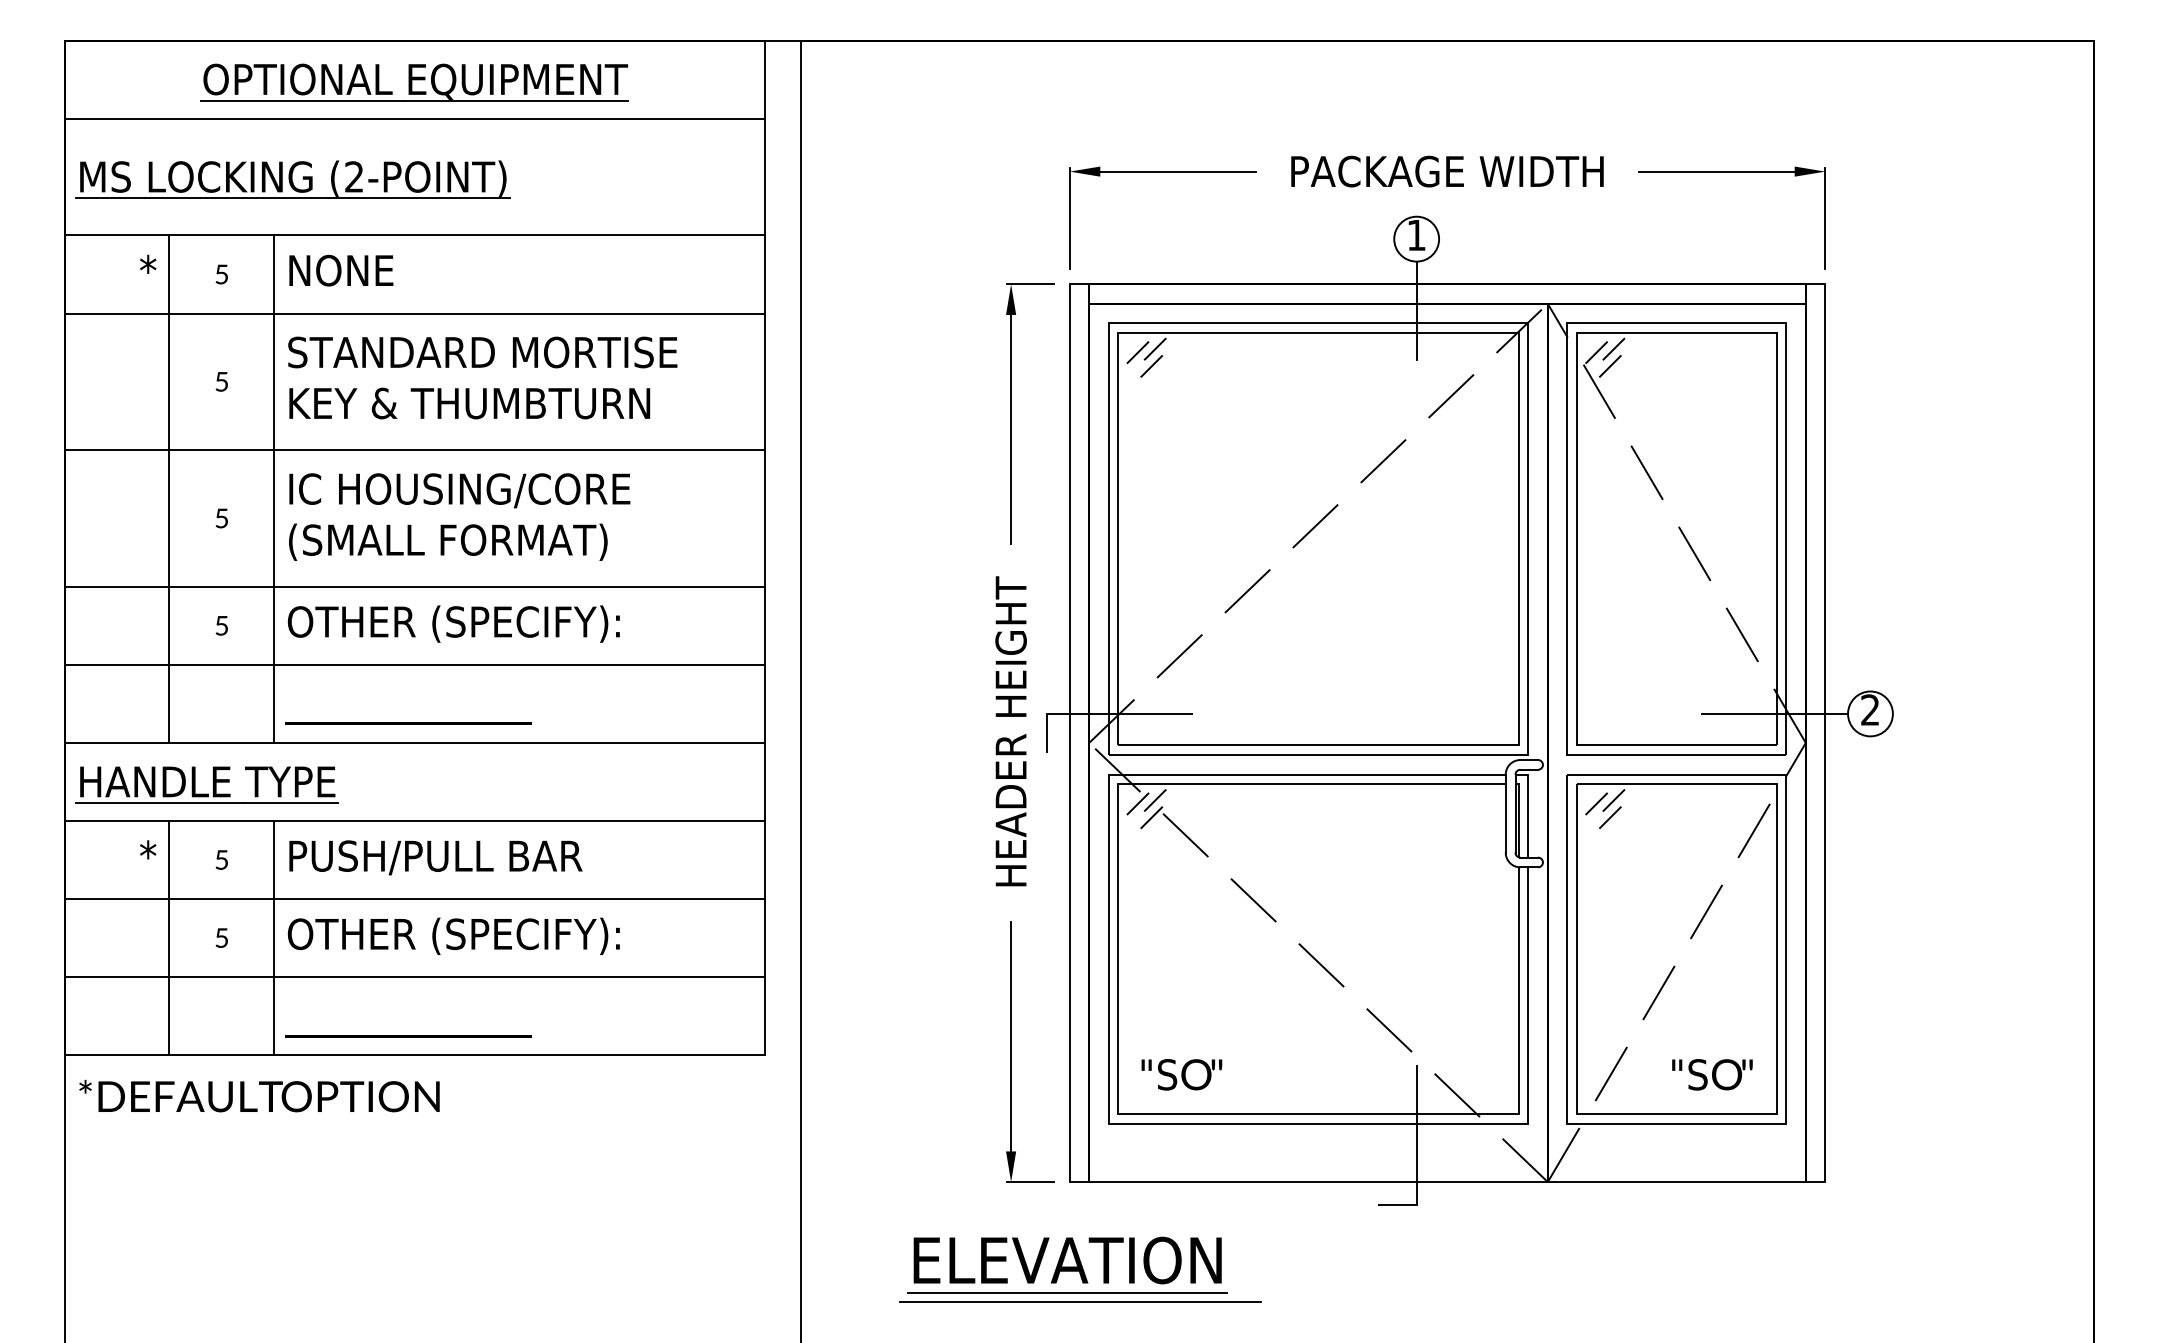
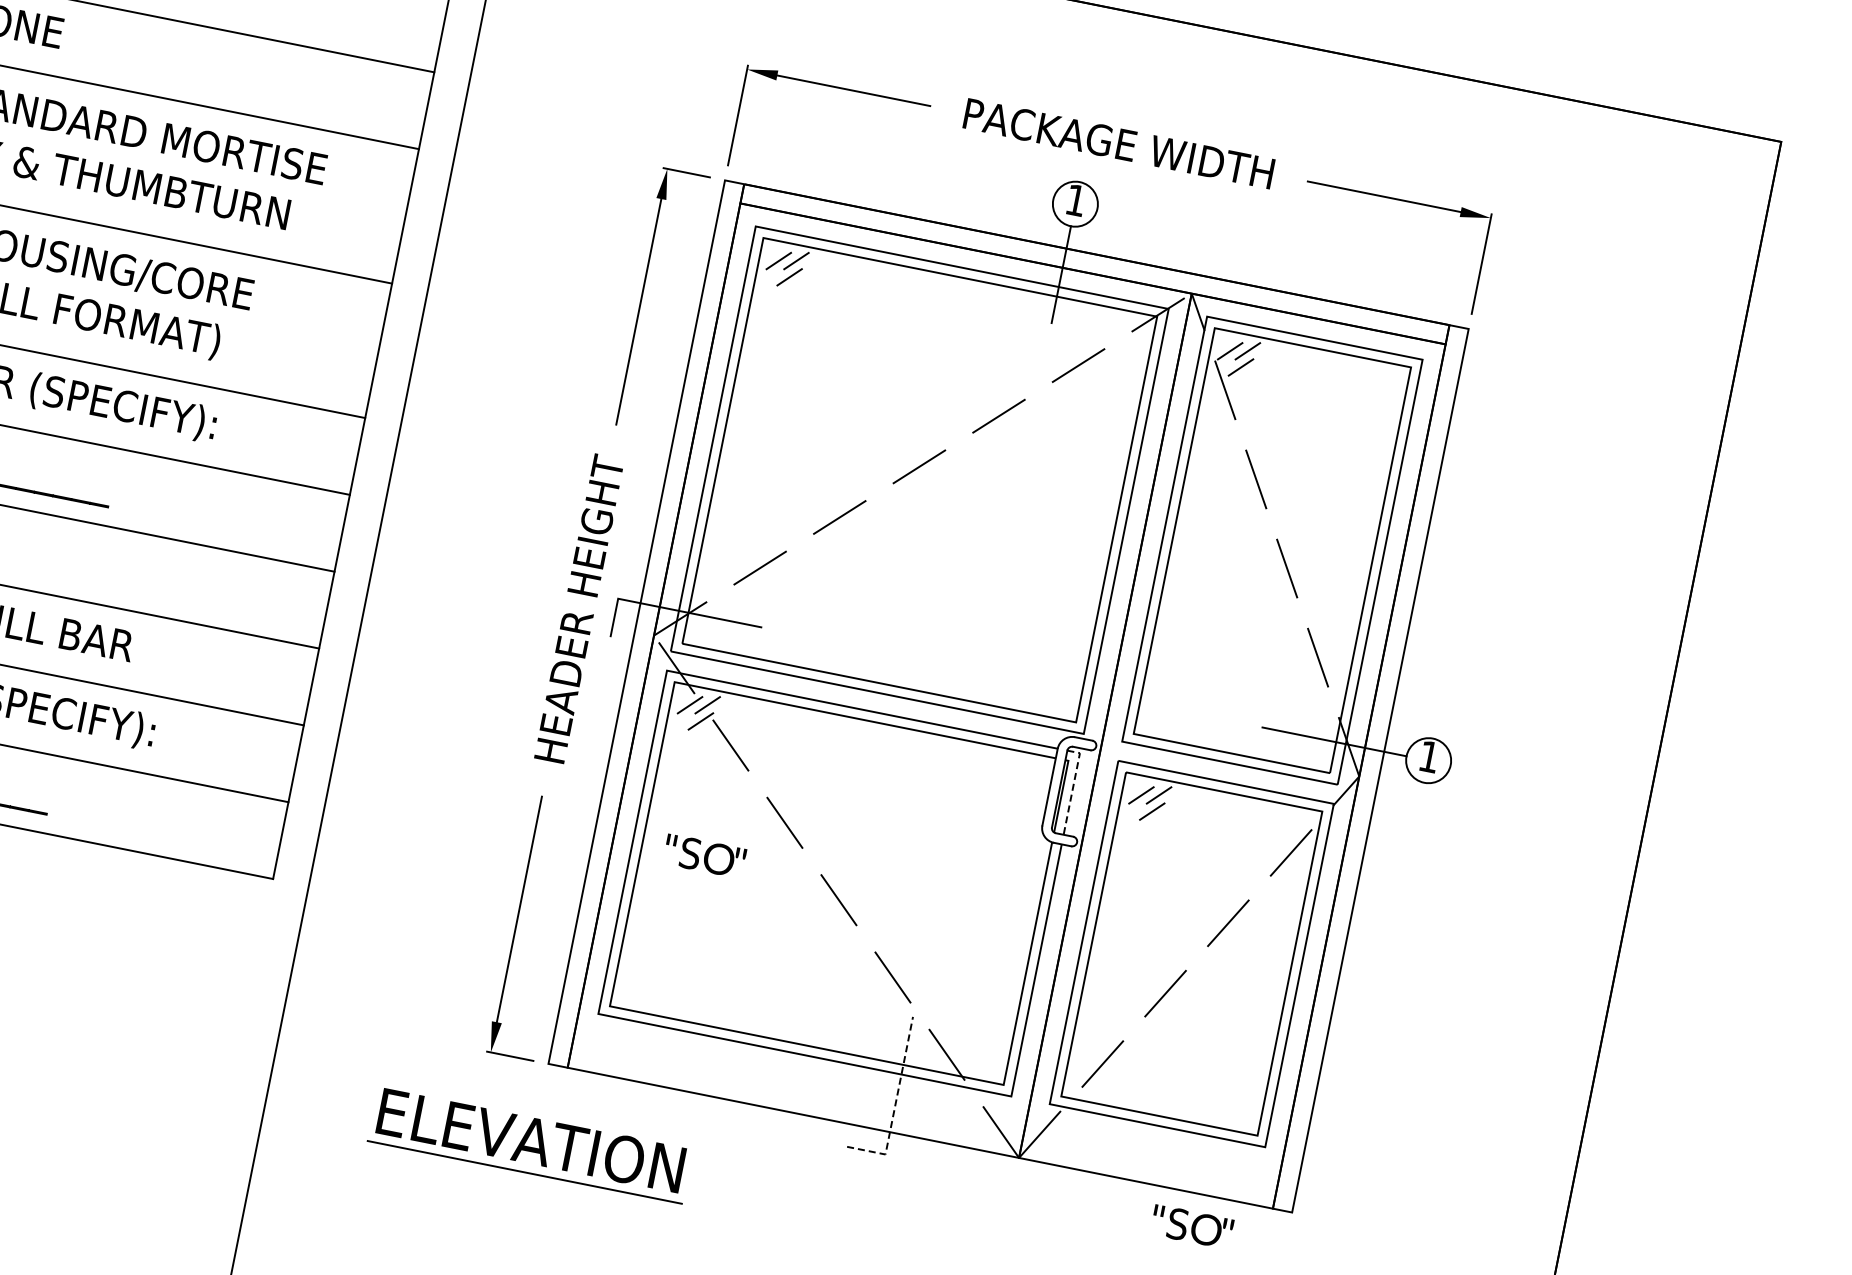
text: (1869, 709) -> (1428, 756), 2 -> 1
line: (1528, 809) -> (1073, 787), solid -> dashed
text: (1181, 1074) -> (704, 856), moved
text: (1712, 1074) -> (1192, 1226), moved
line: (1416, 1154) -> (895, 1104), solid -> dashed
line: (1079, 1301) -> (534, 1183), removed

